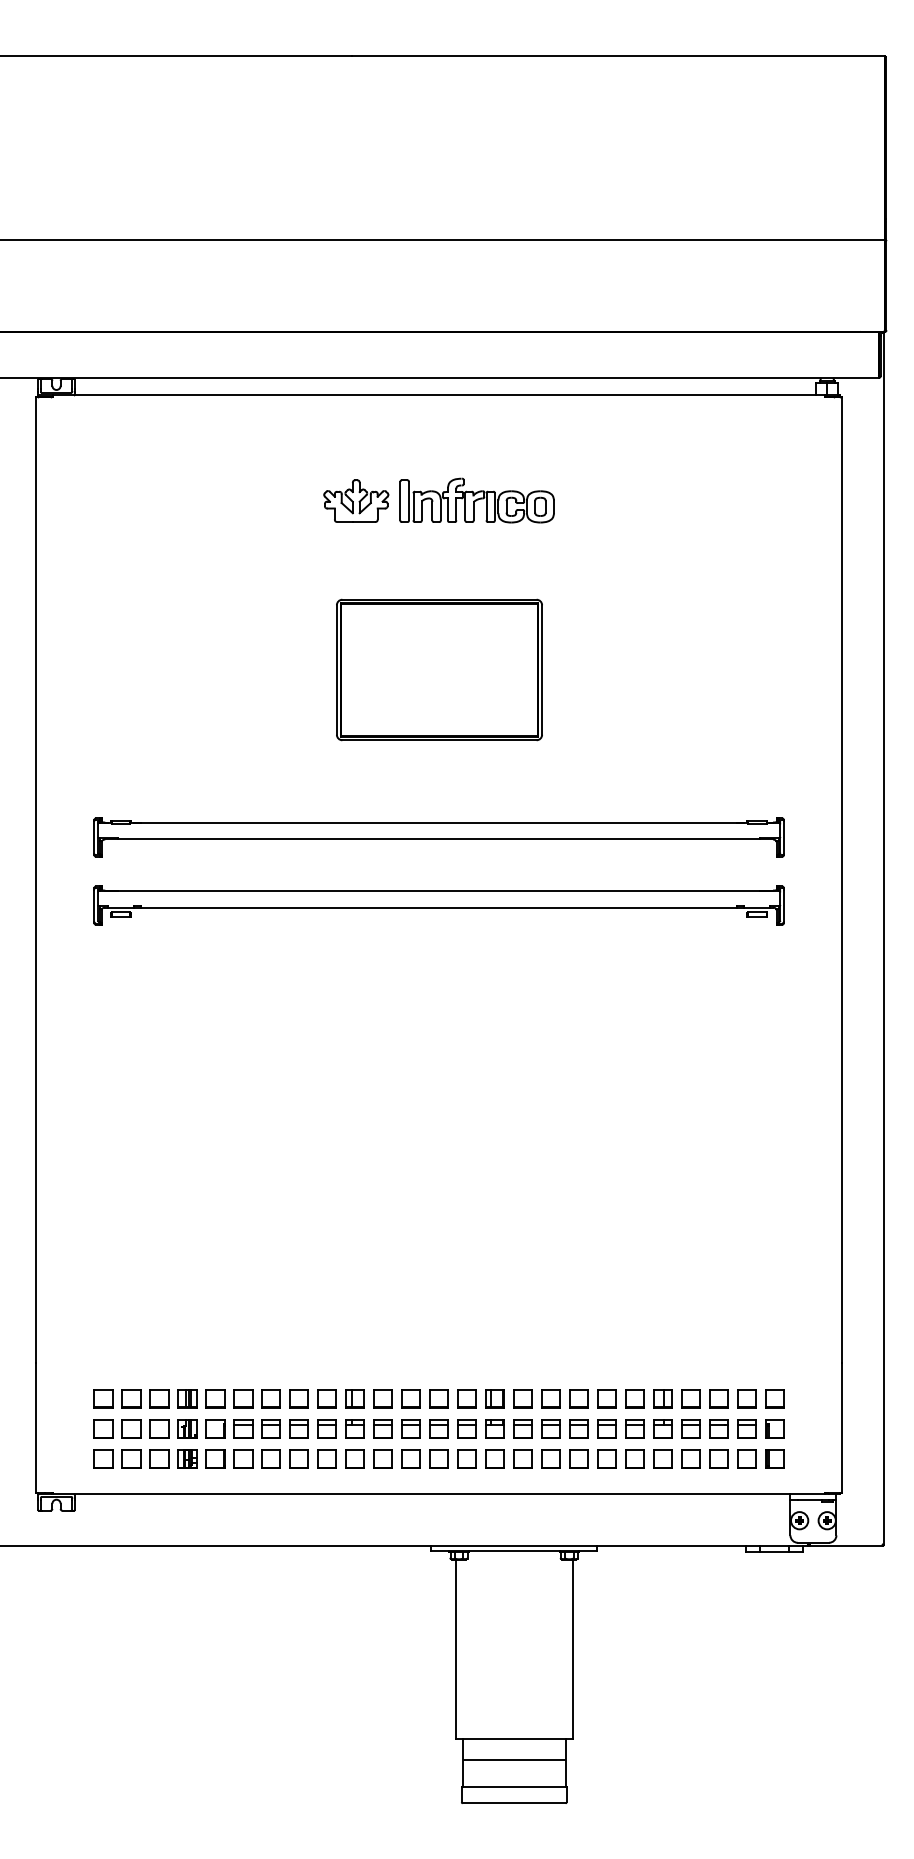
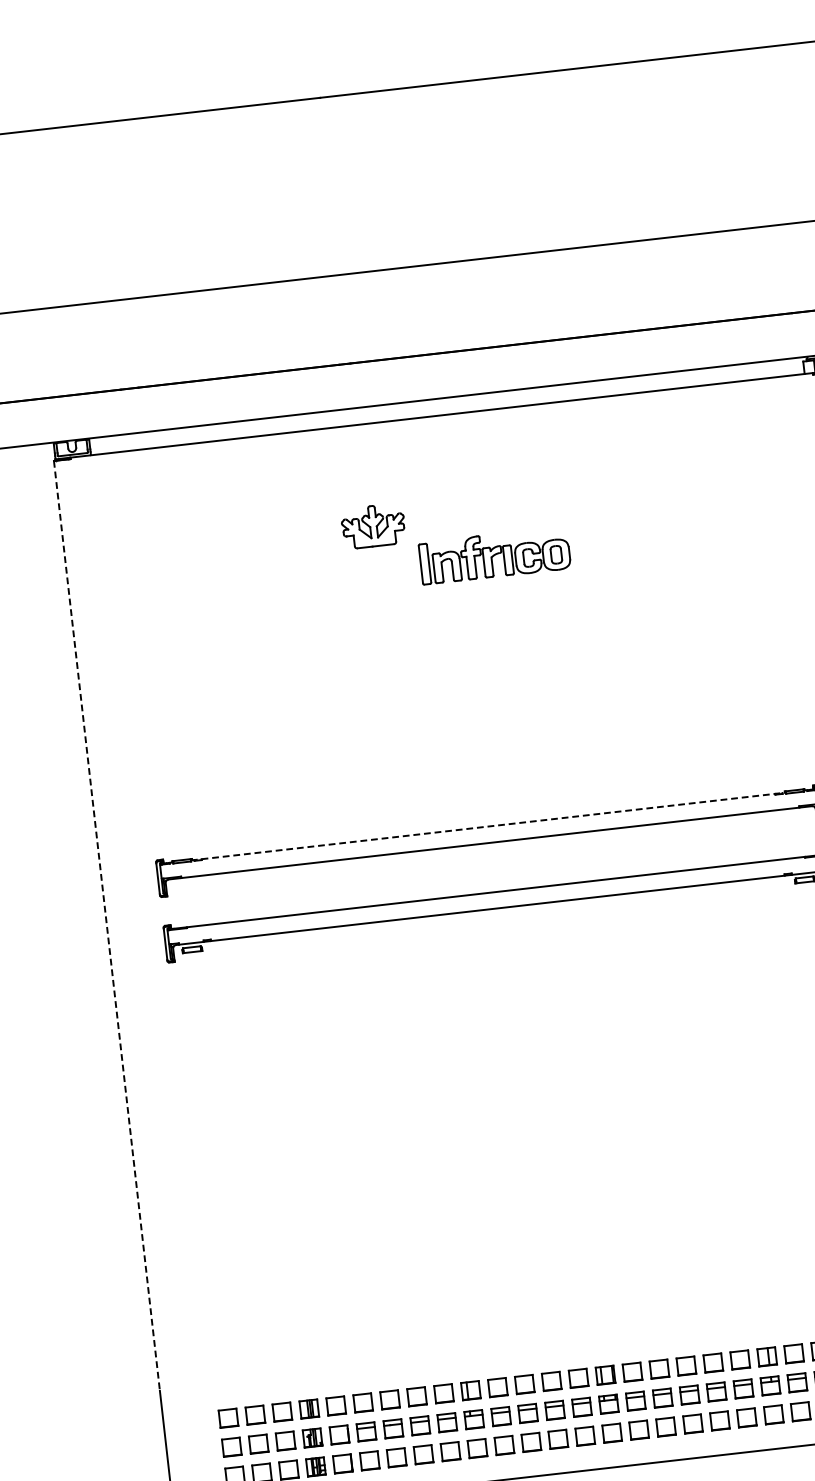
part: (476, 500) -> (494, 555), moved
part: (439, 669) -> (472, 679), removed
line: (439, 822) -> (488, 826), solid -> dashed
line: (36, 879) -> (107, 925), solid -> dashed

